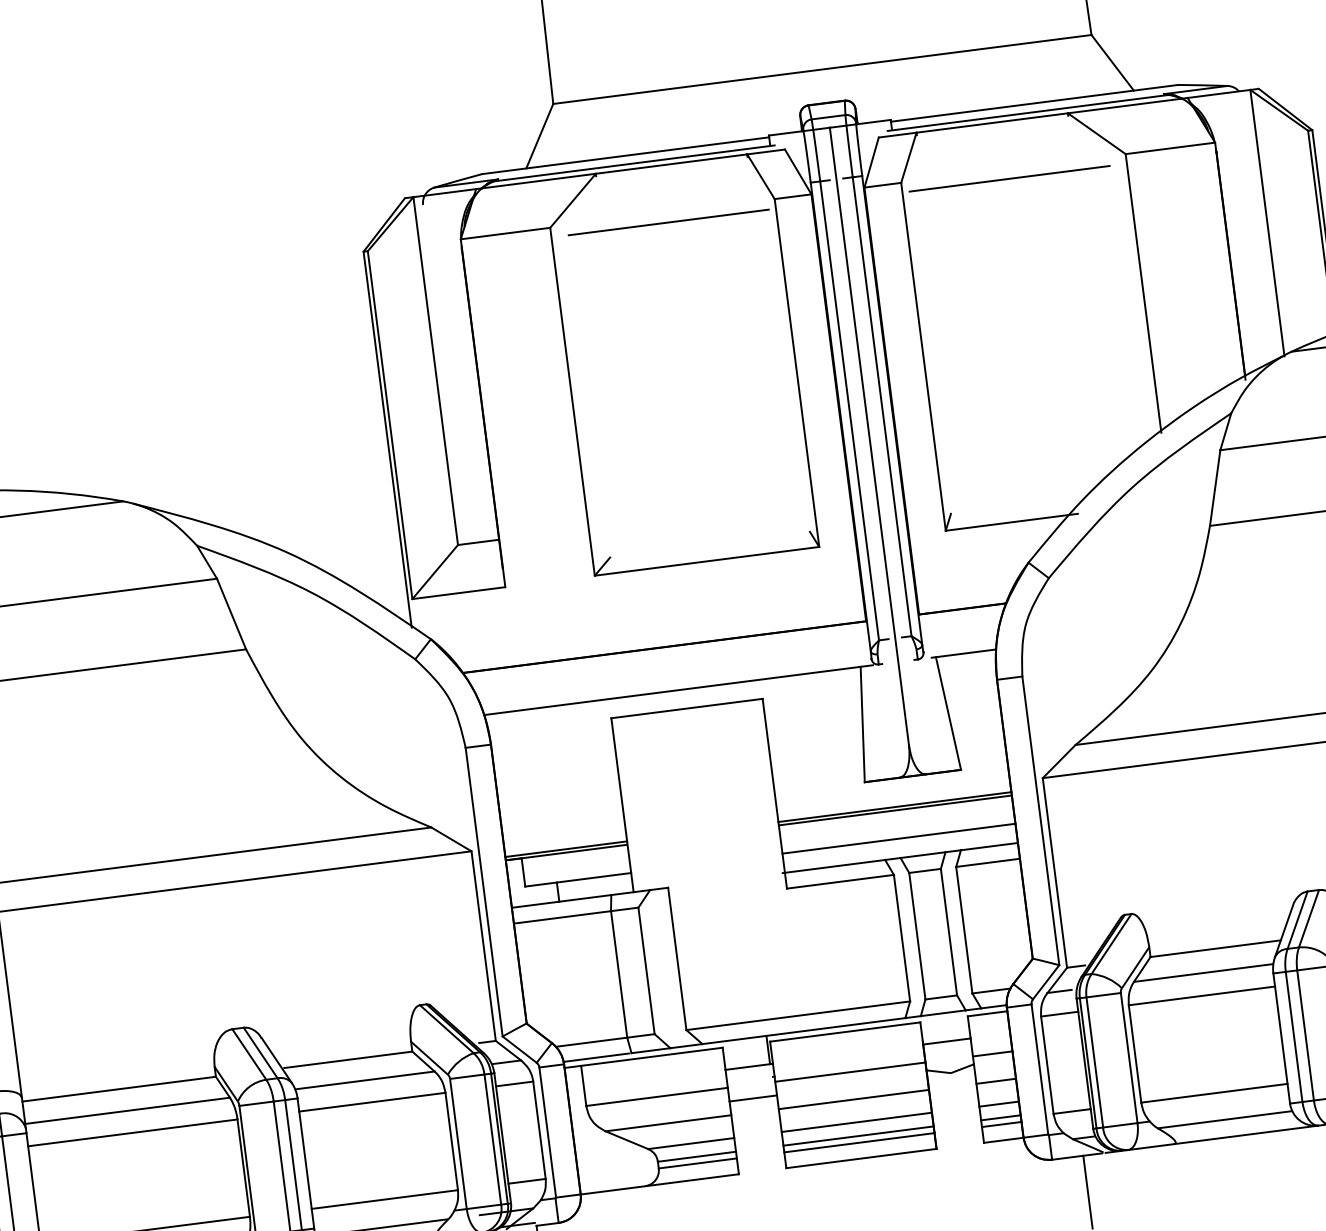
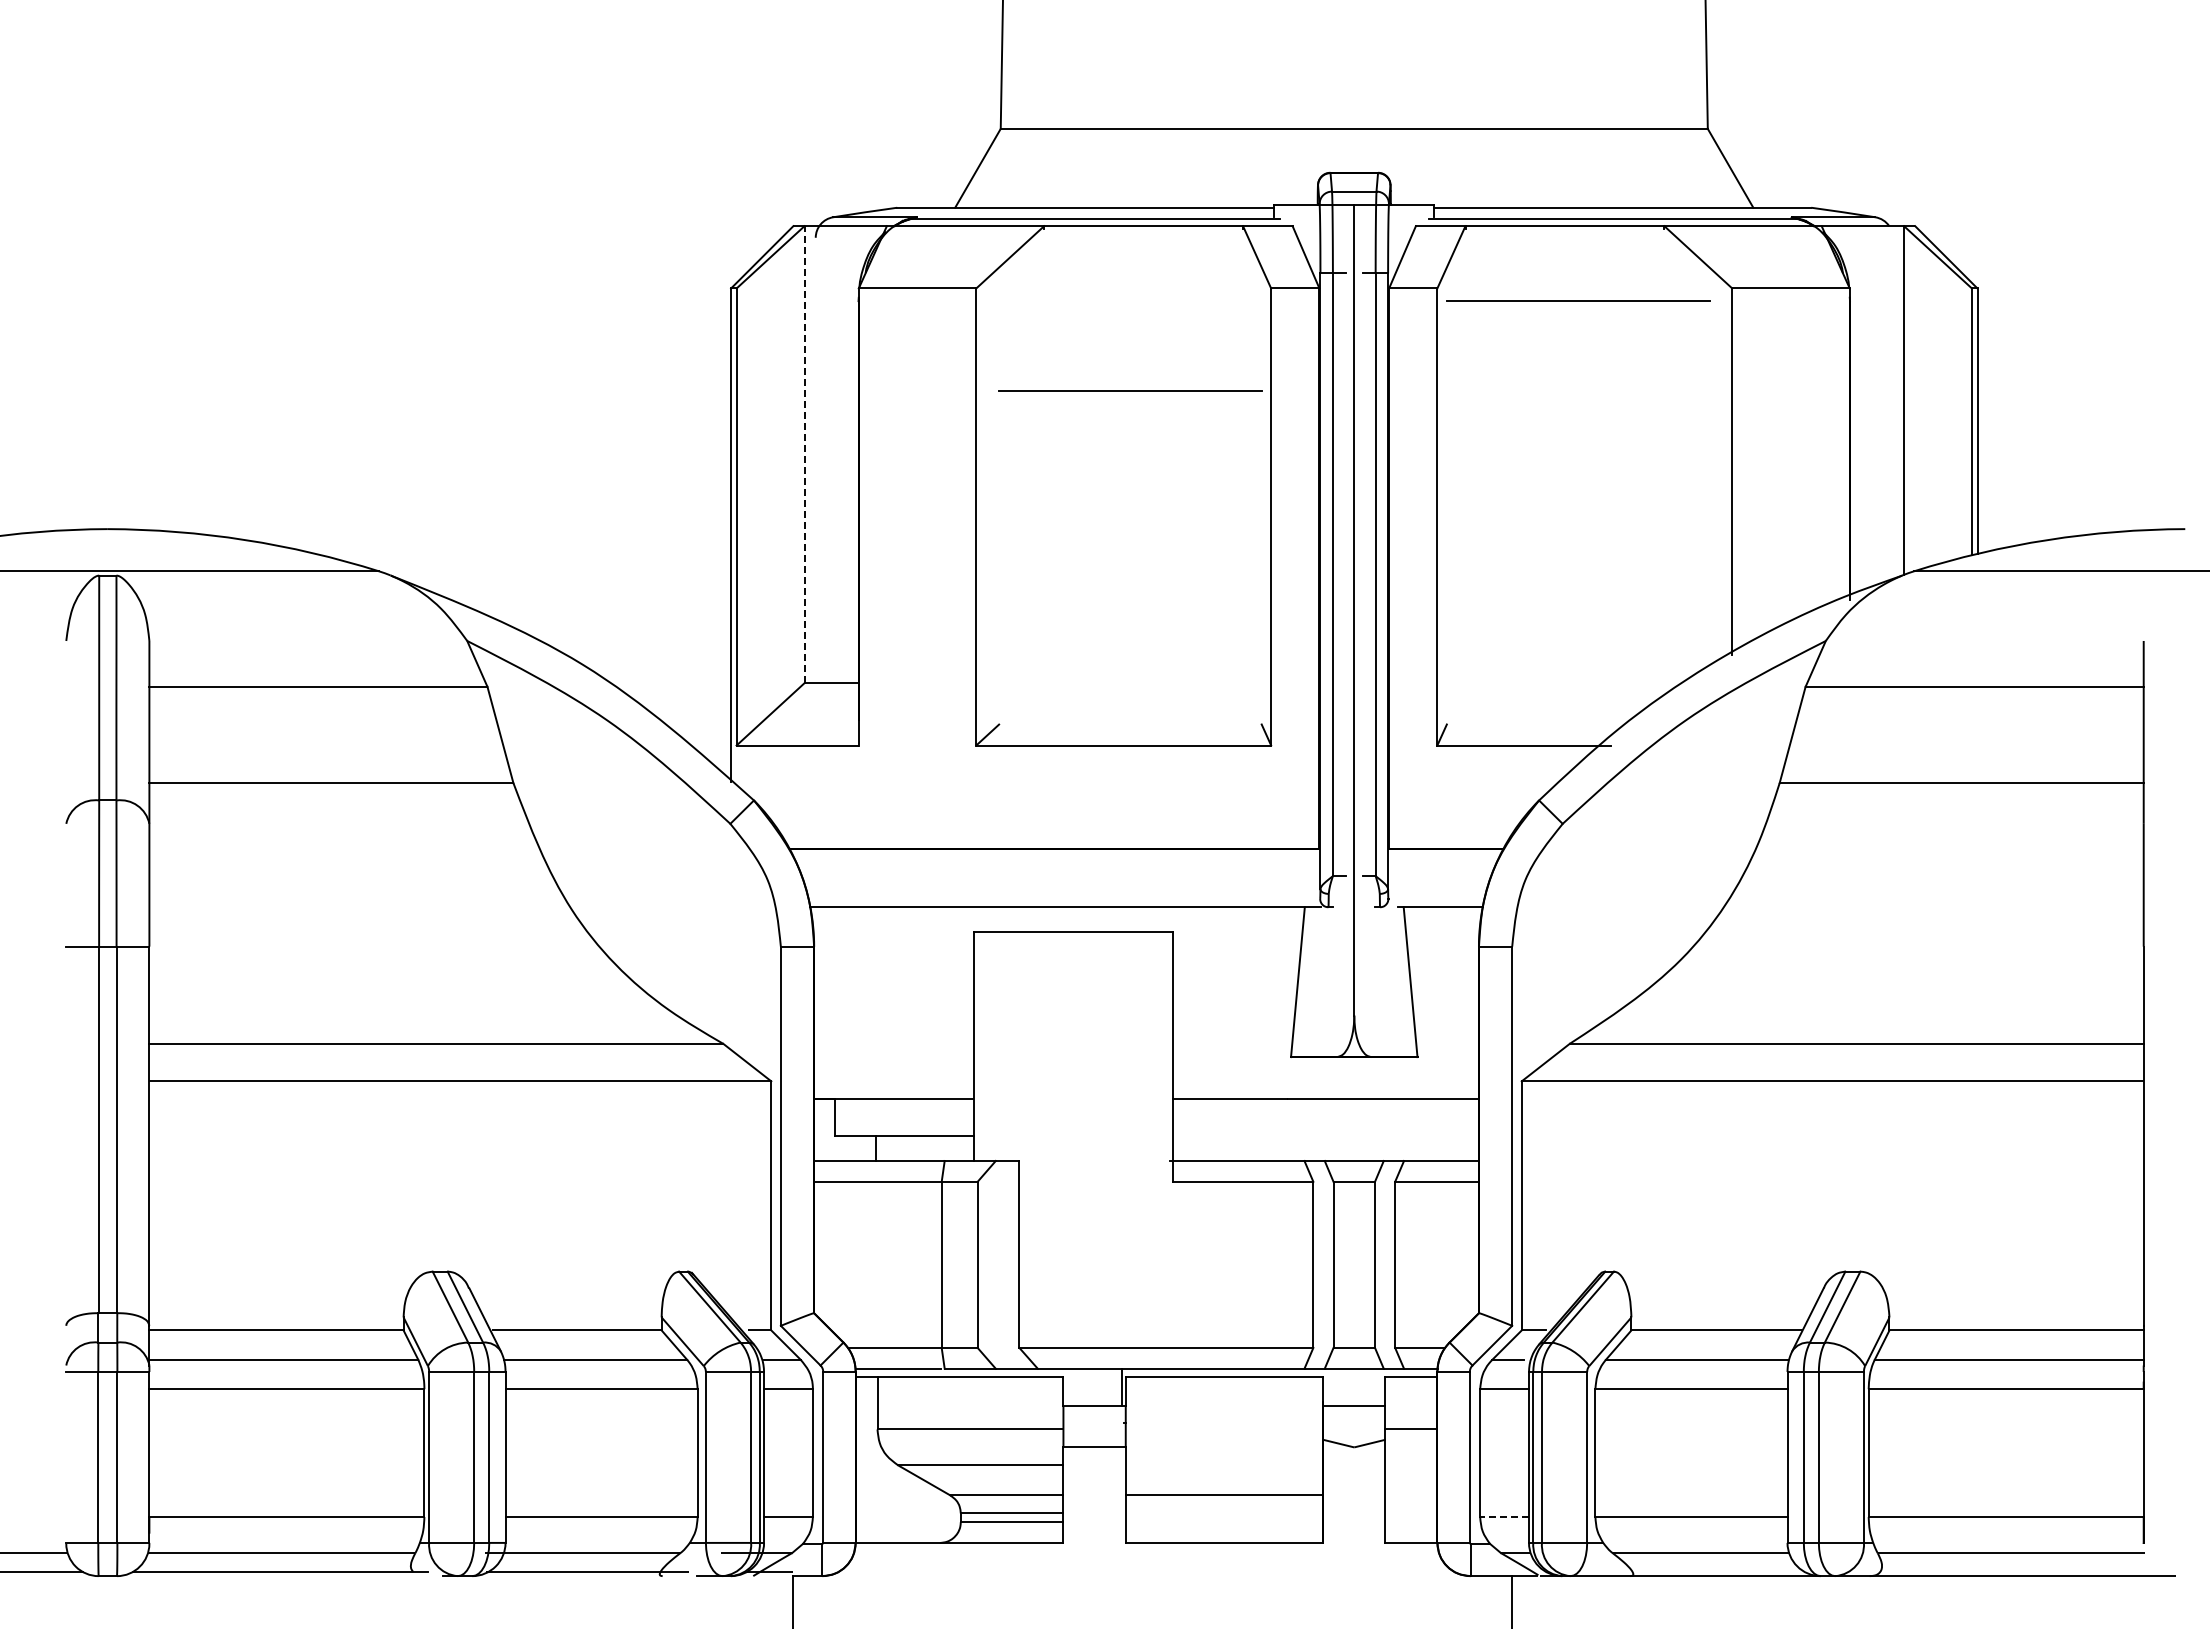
line: (668, 221) -> (1130, 390), moved
line: (435, 370) -> (804, 454), solid -> dashed
line: (894, 807) -> (1325, 1094), removed
line: (898, 838) -> (1325, 1135), removed
line: (566, 849) -> (894, 1094), removed
line: (850, 1072) -> (1224, 1429), removed
line: (996, 1081) -> (1411, 1465), removed
line: (853, 1099) -> (1224, 1465), removed
line: (999, 1104) -> (1411, 1495), removed
line: (1072, 1111) -> (1504, 1517), solid -> dashed
line: (1000, 1117) -> (1411, 1513), removed
line: (1001, 1124) -> (1411, 1522), removed
line: (858, 1136) -> (1224, 1513), removed
line: (859, 1142) -> (1224, 1522), removed

